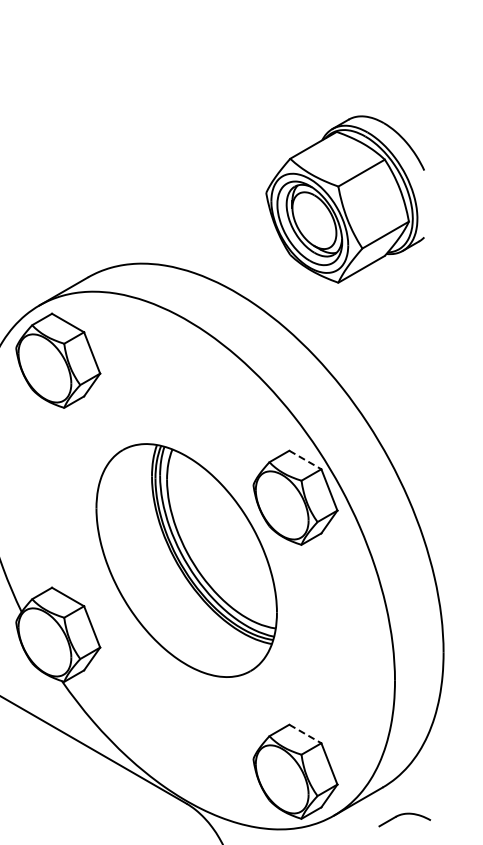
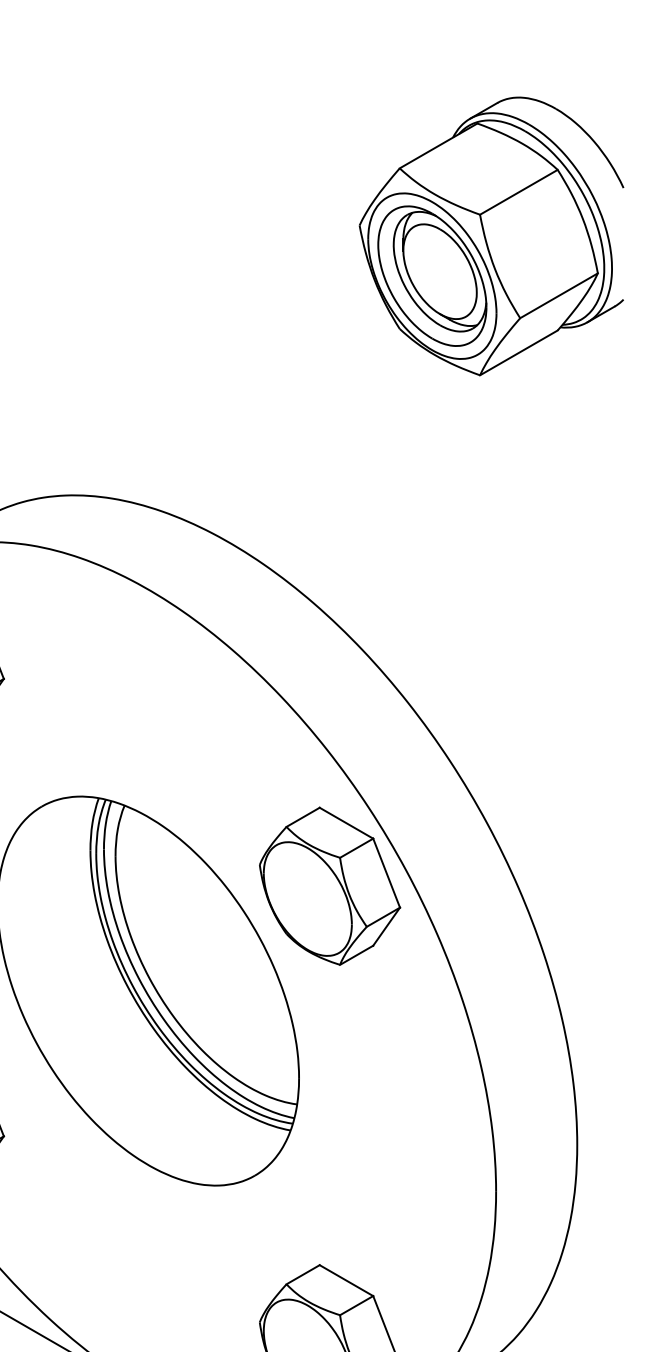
part: (344, 199) -> (490, 236), moved
line: (305, 460) -> (346, 824), dashed -> solid
line: (305, 733) -> (346, 1279), dashed -> solid

